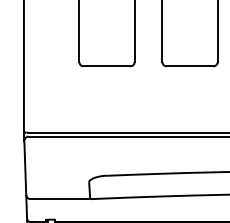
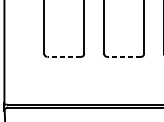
line: (106, 66) -> (63, 57), solid -> dashed
line: (189, 66) -> (123, 57), solid -> dashed

